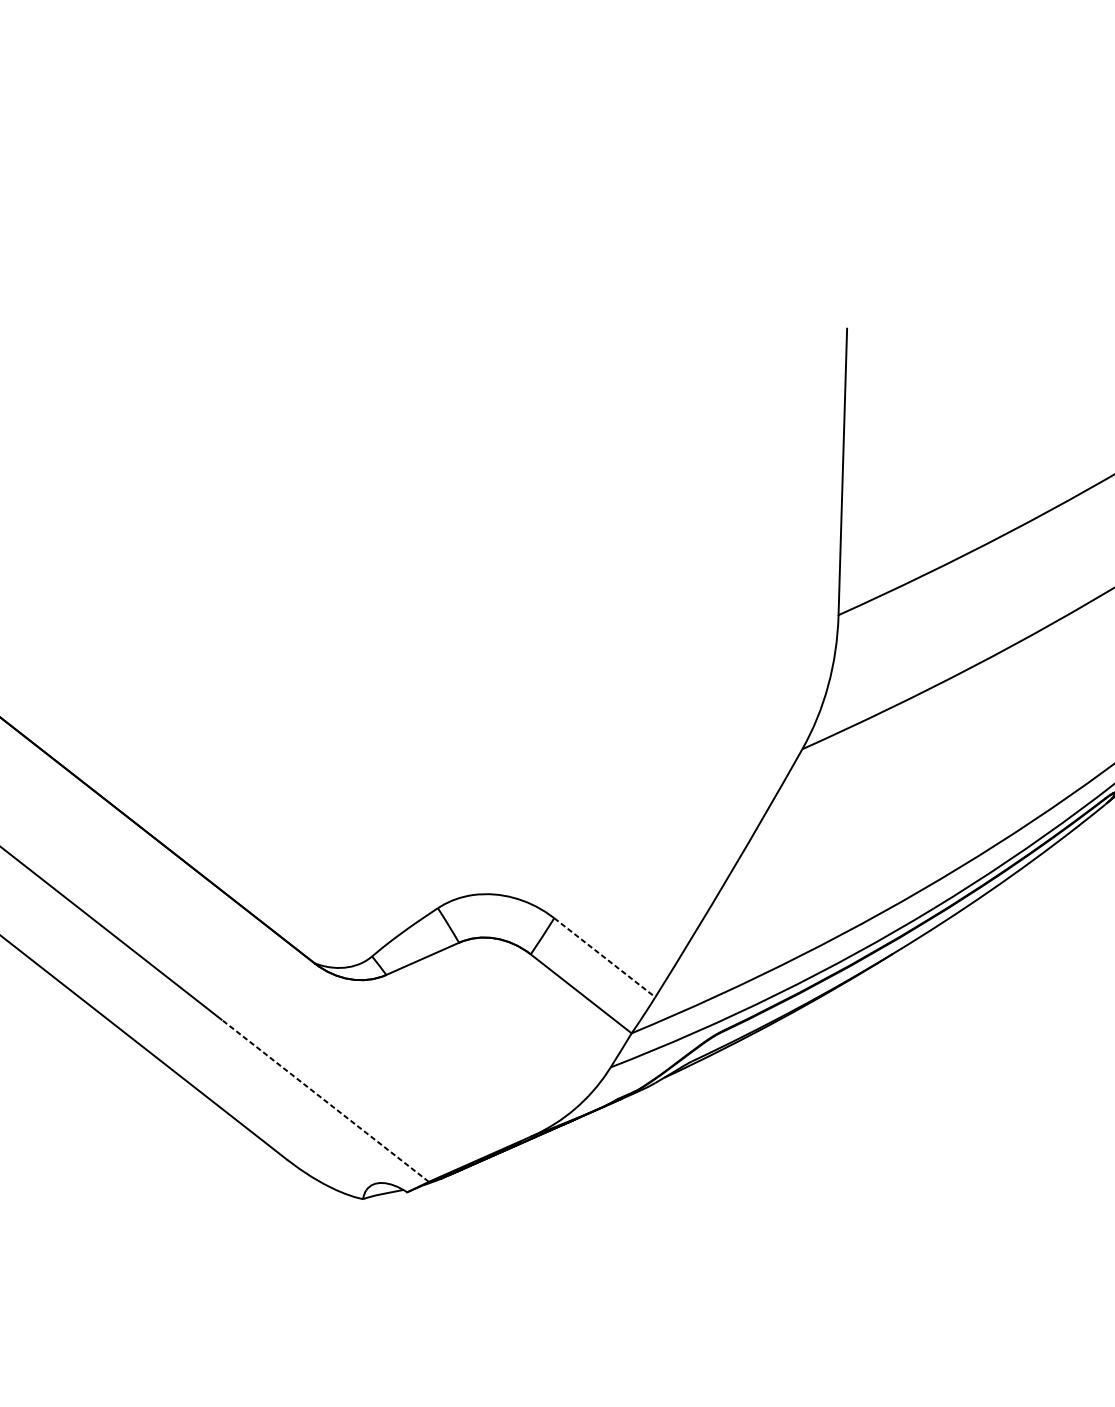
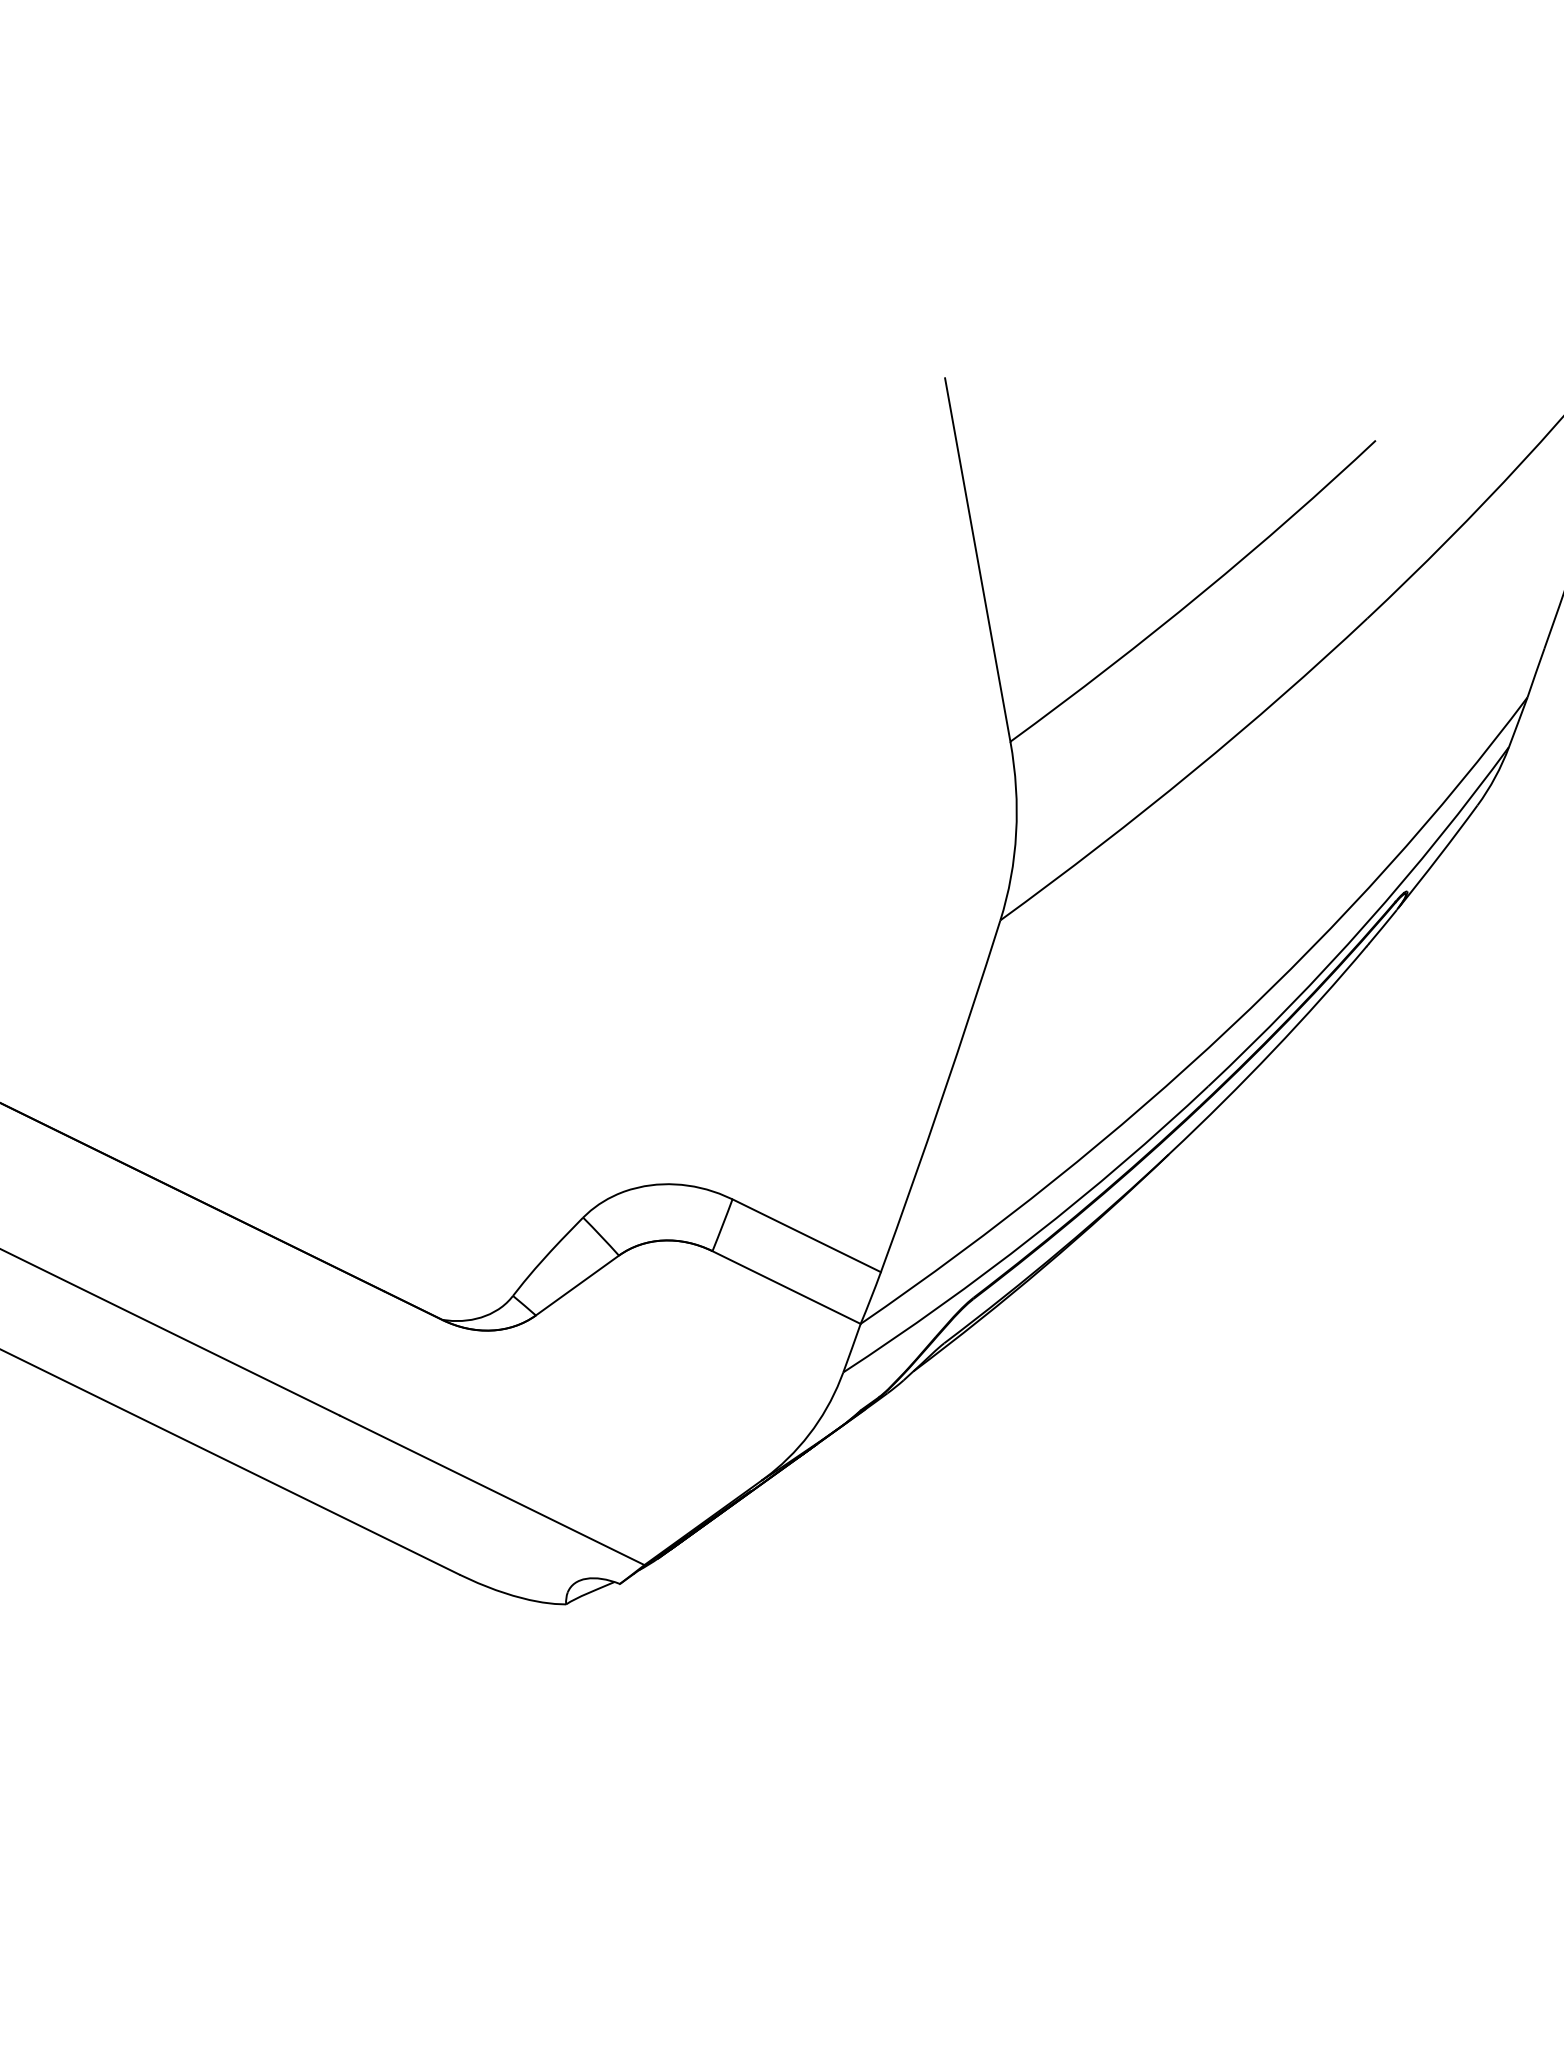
line: (604, 957) -> (806, 1235), dashed -> solid
line: (325, 1100) -> (492, 1490), dashed -> solid

